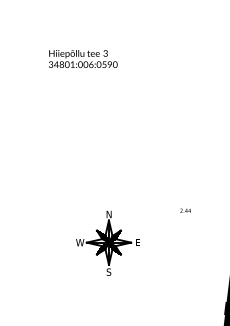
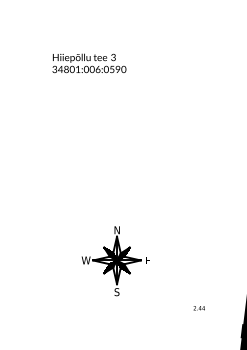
text: (184, 210) -> (198, 308), moved

